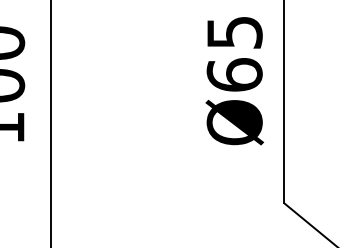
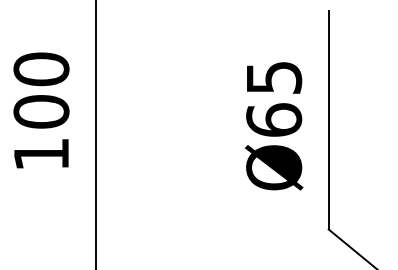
text: (235, 81) -> (274, 126), moved

